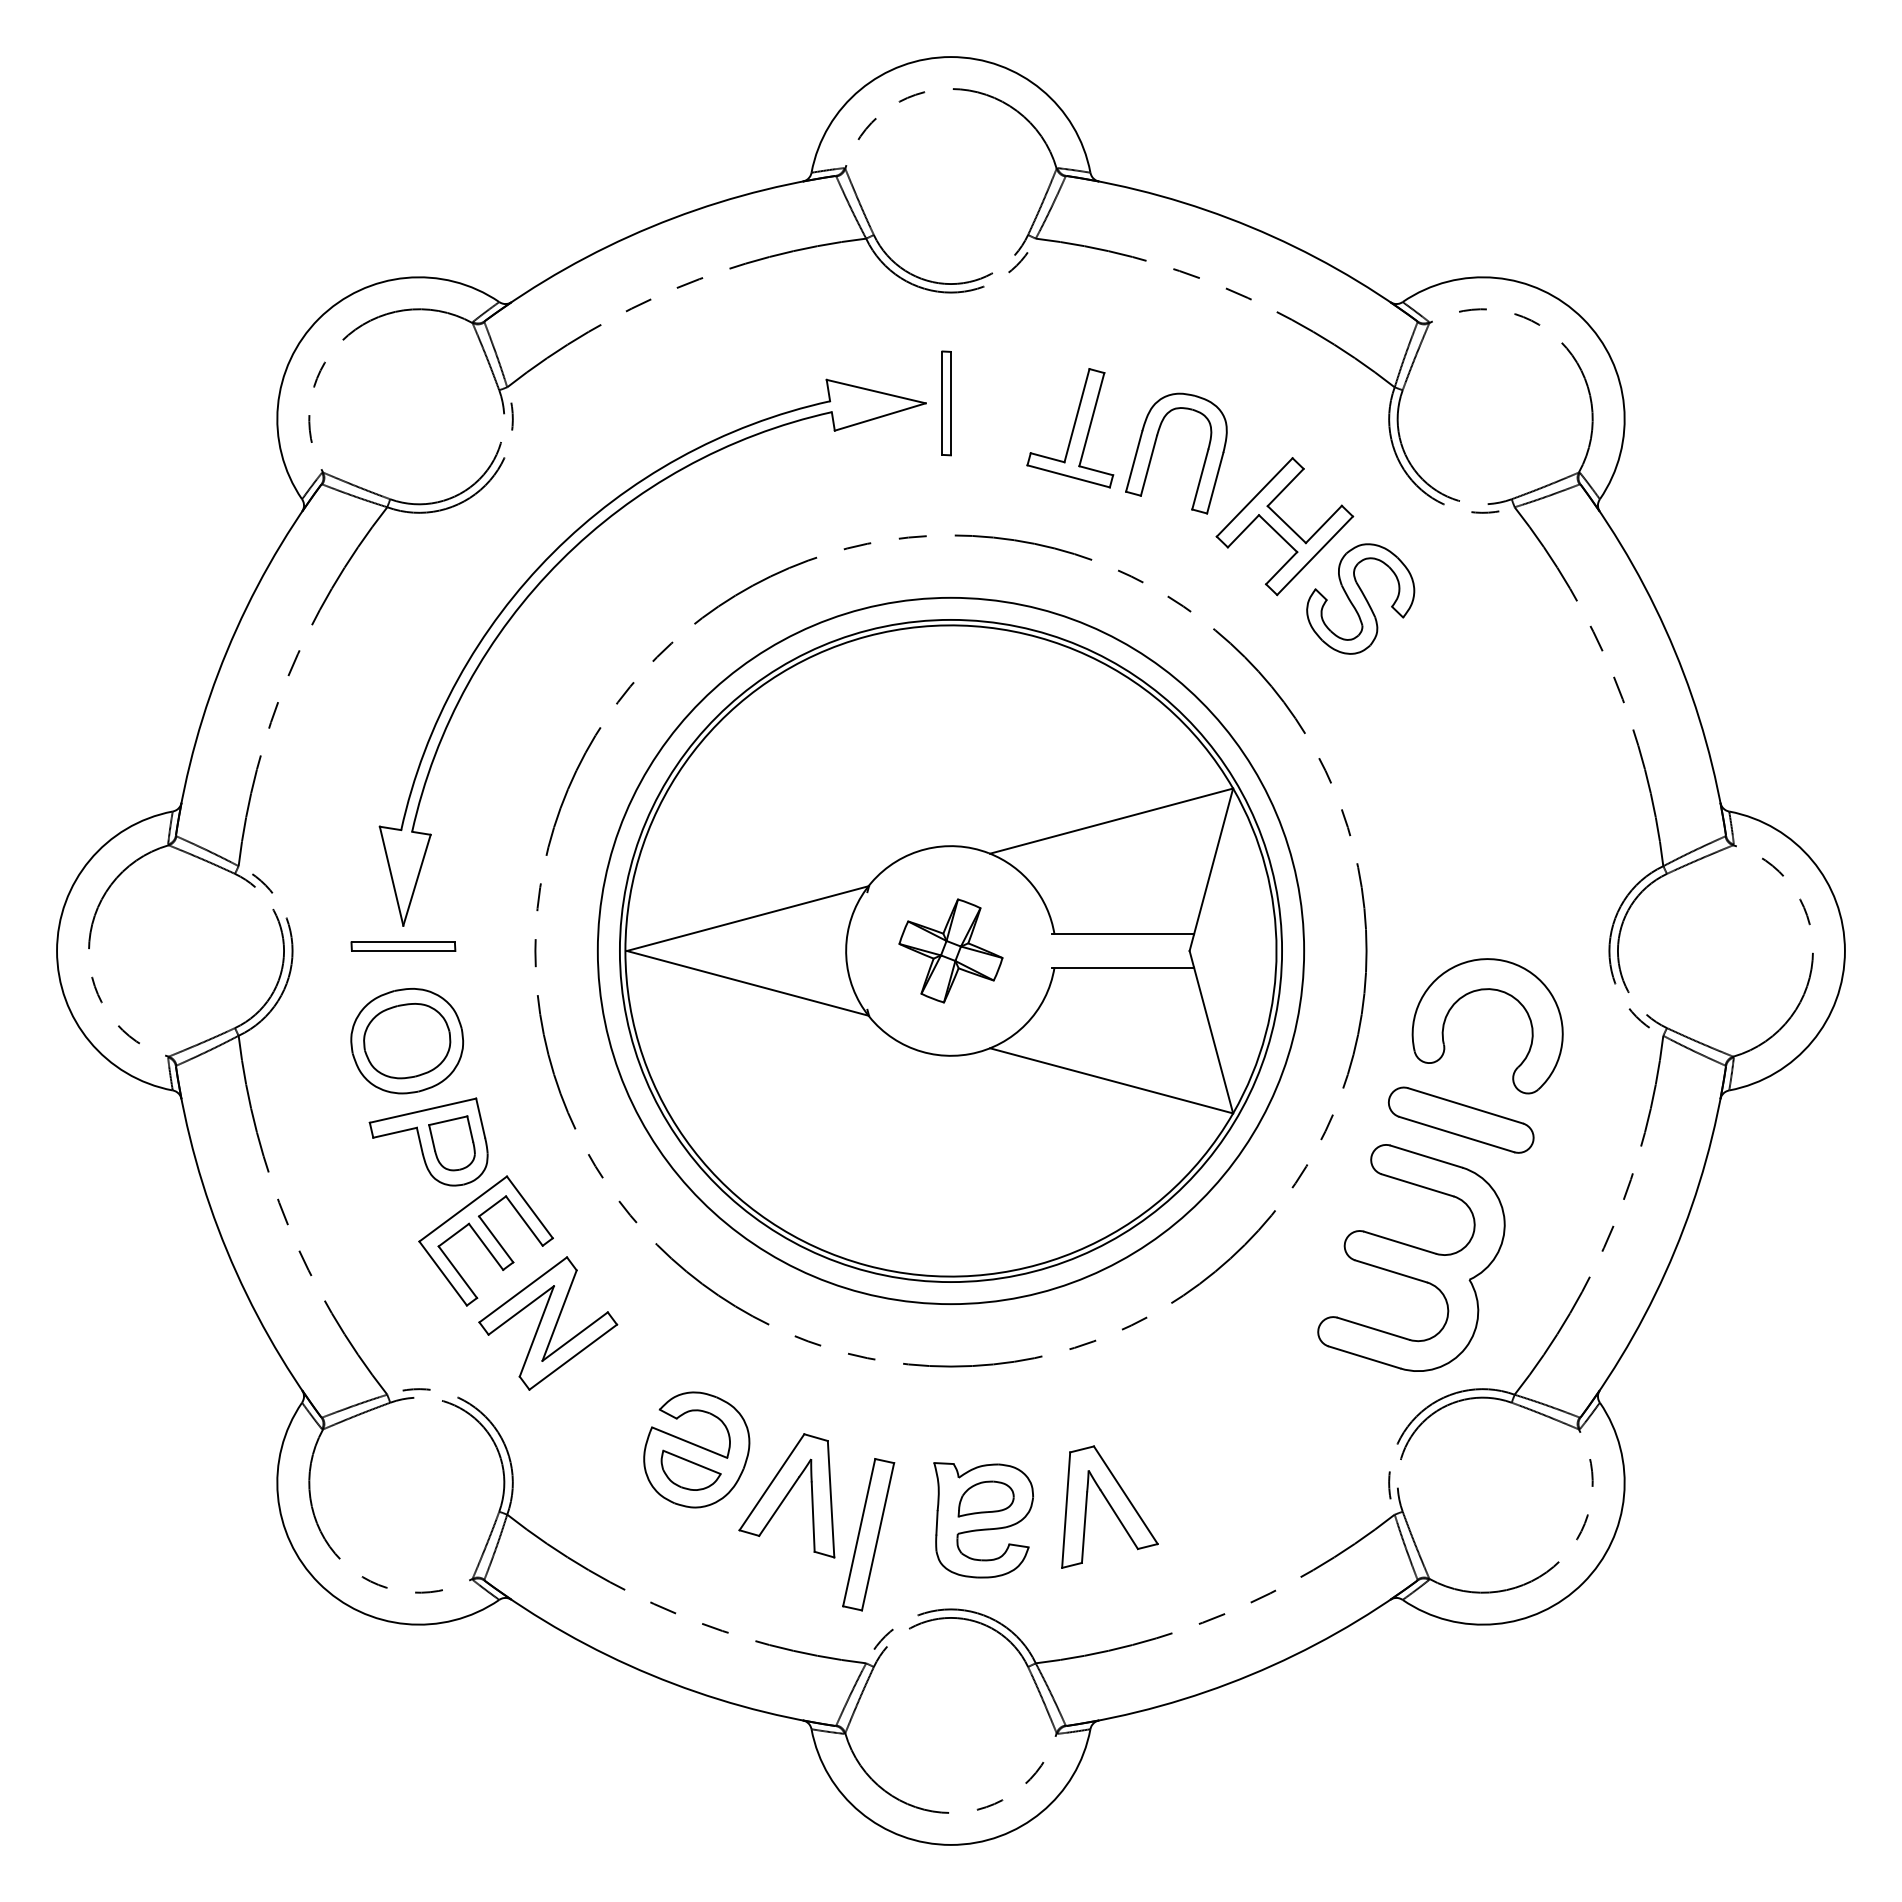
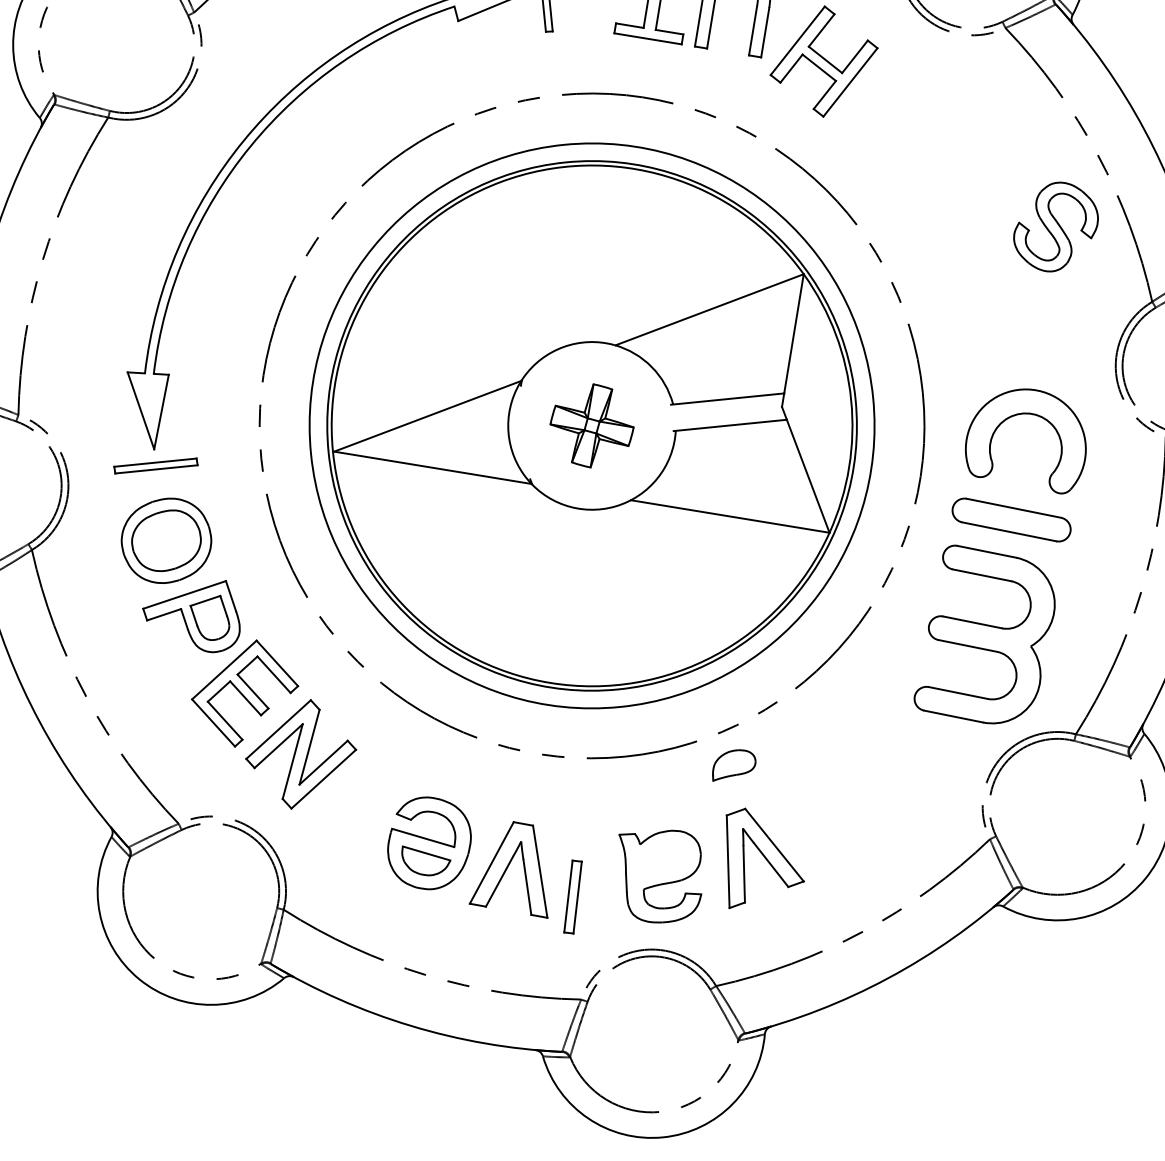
part: (1360, 598) -> (1055, 226), moved
part: (985, 1498) -> (733, 764), moved
part: (868, 1534) -> (572, 896), size x0.6

